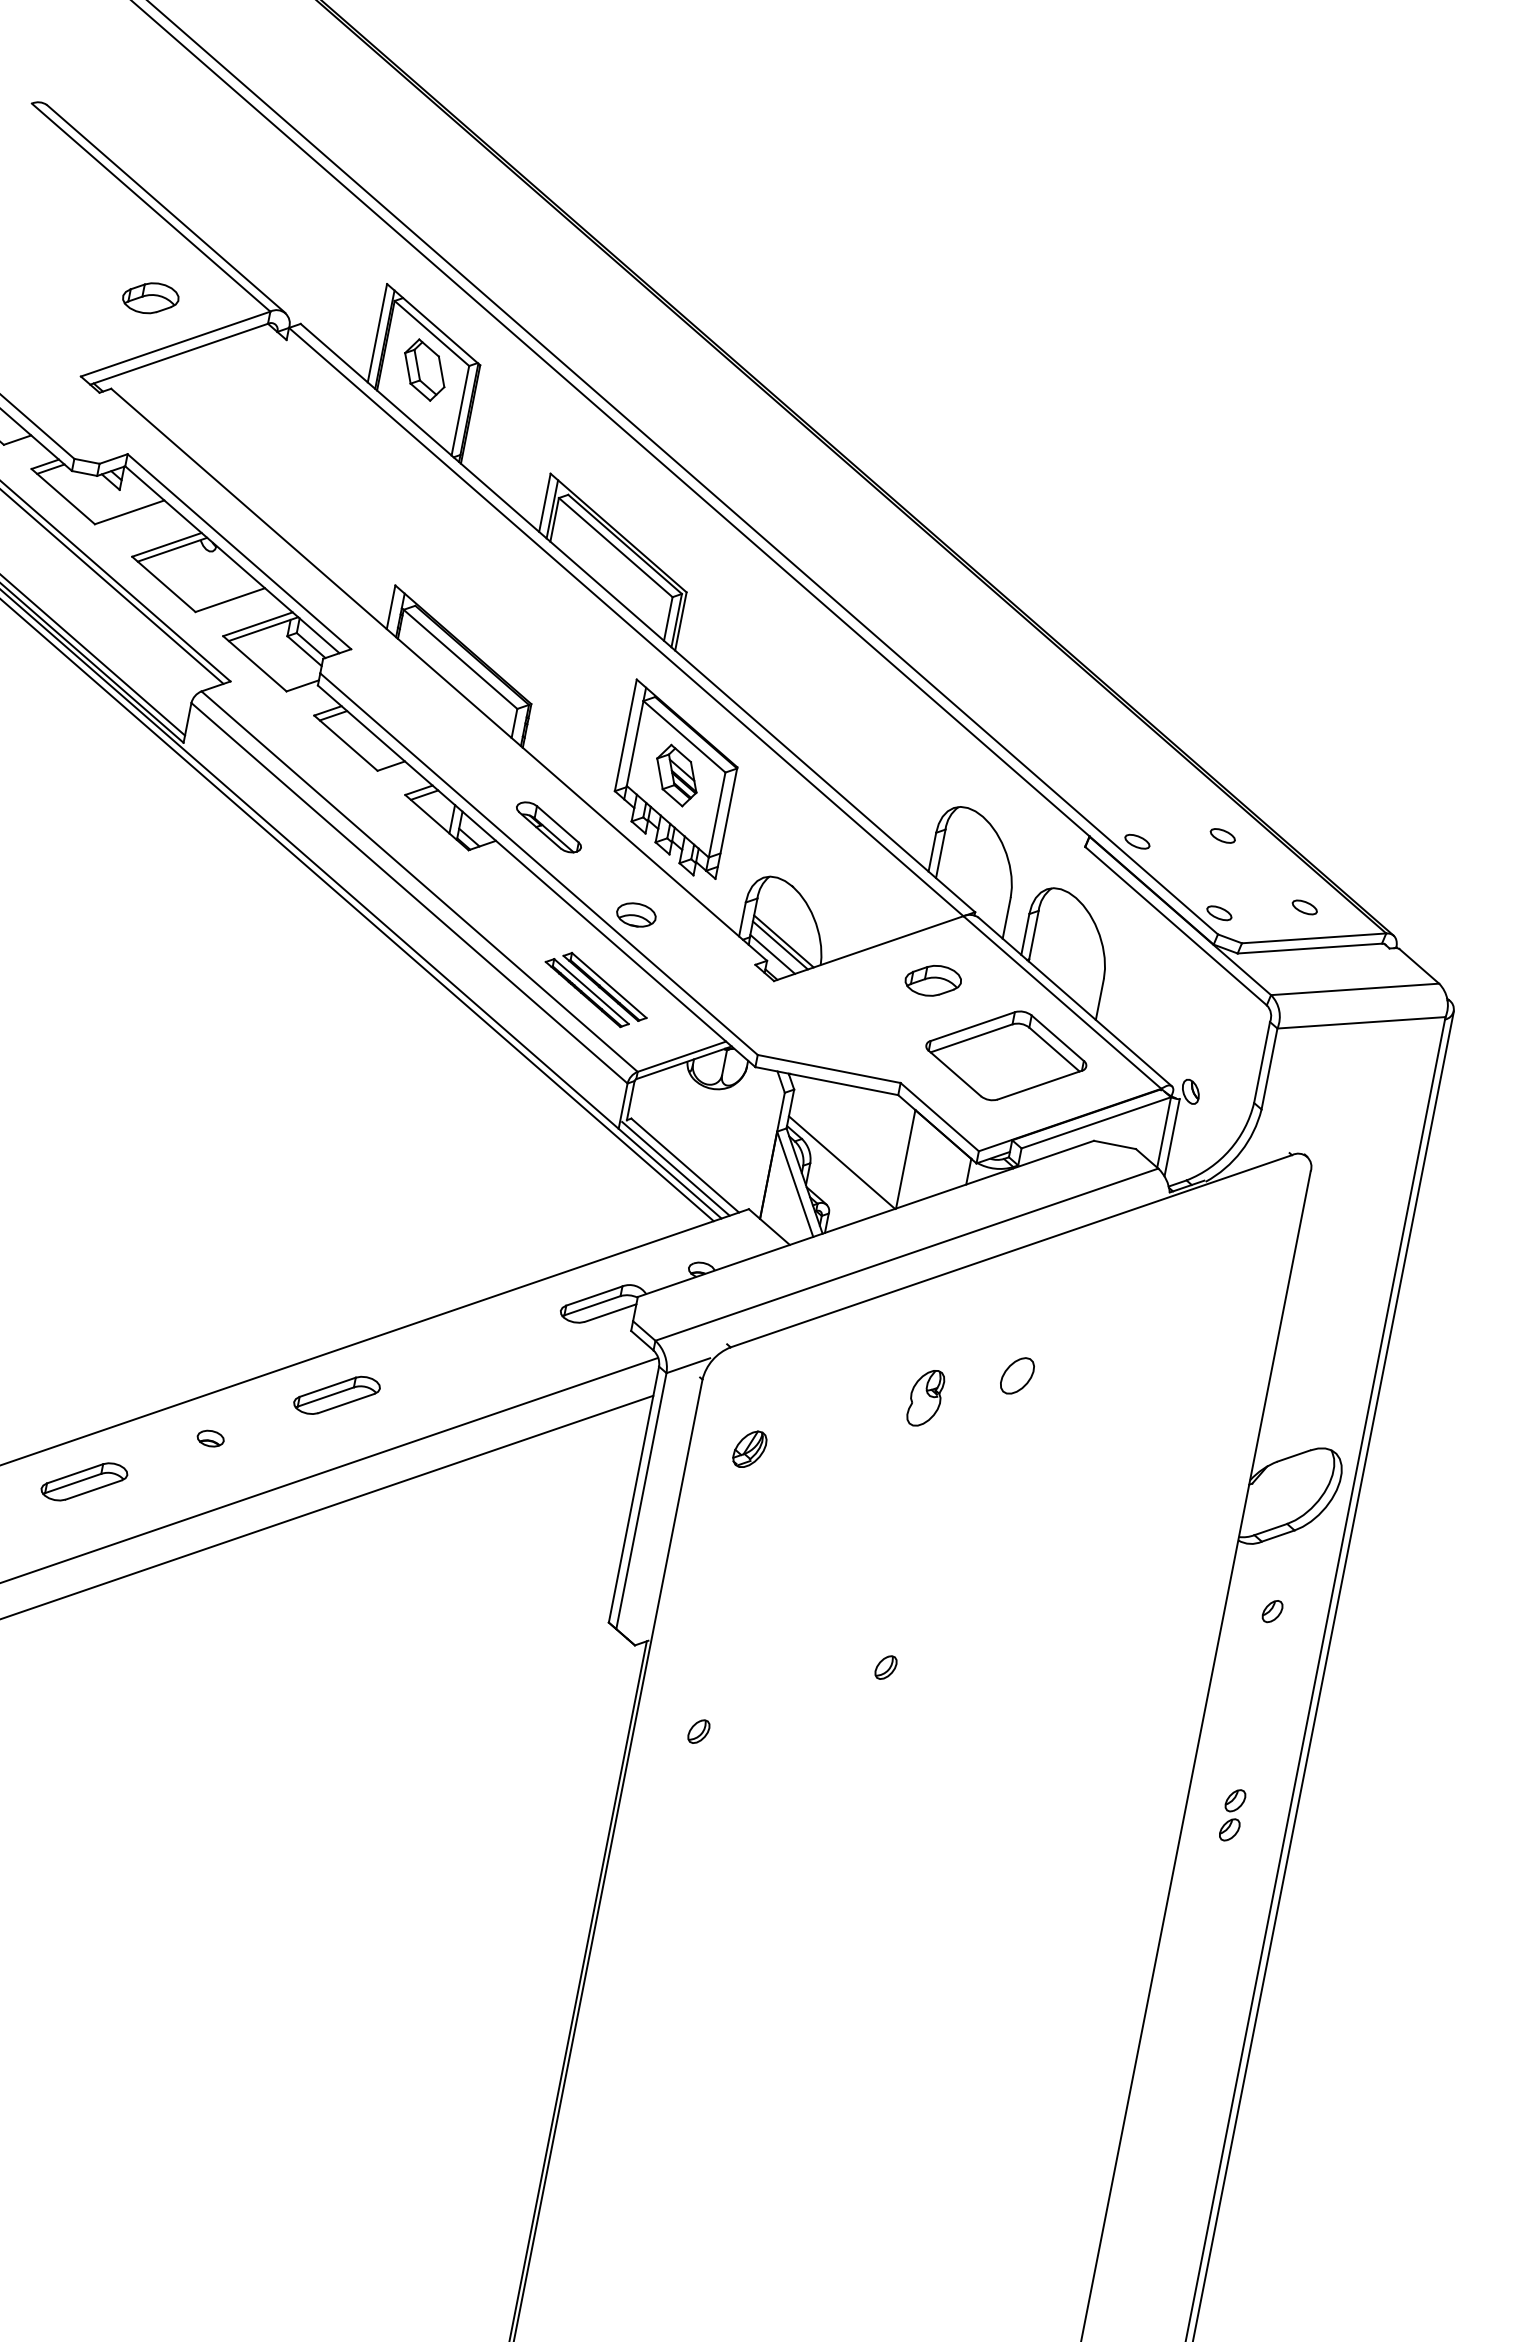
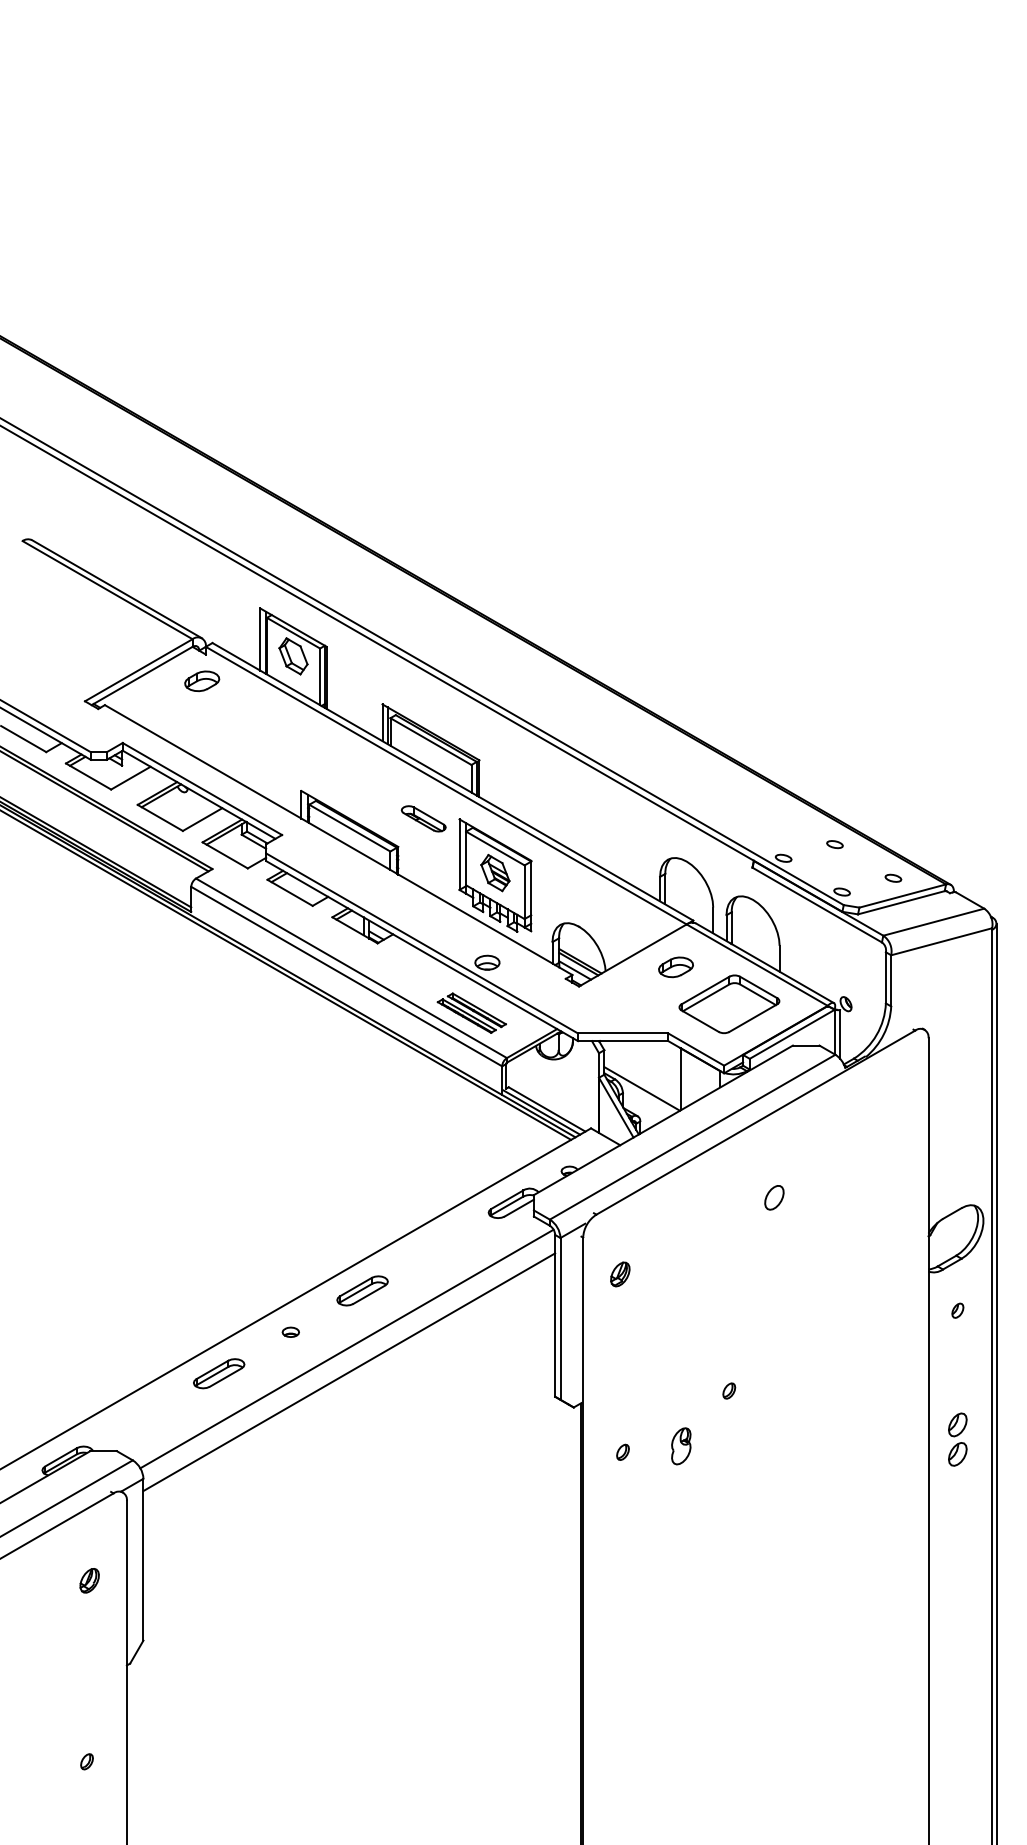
part: (151, 298) -> (202, 681), moved
part: (548, 826) -> (423, 818), moved
part: (926, 1398) -> (681, 1446), moved
part: (1232, 1815) -> (957, 1439), size x1.6

